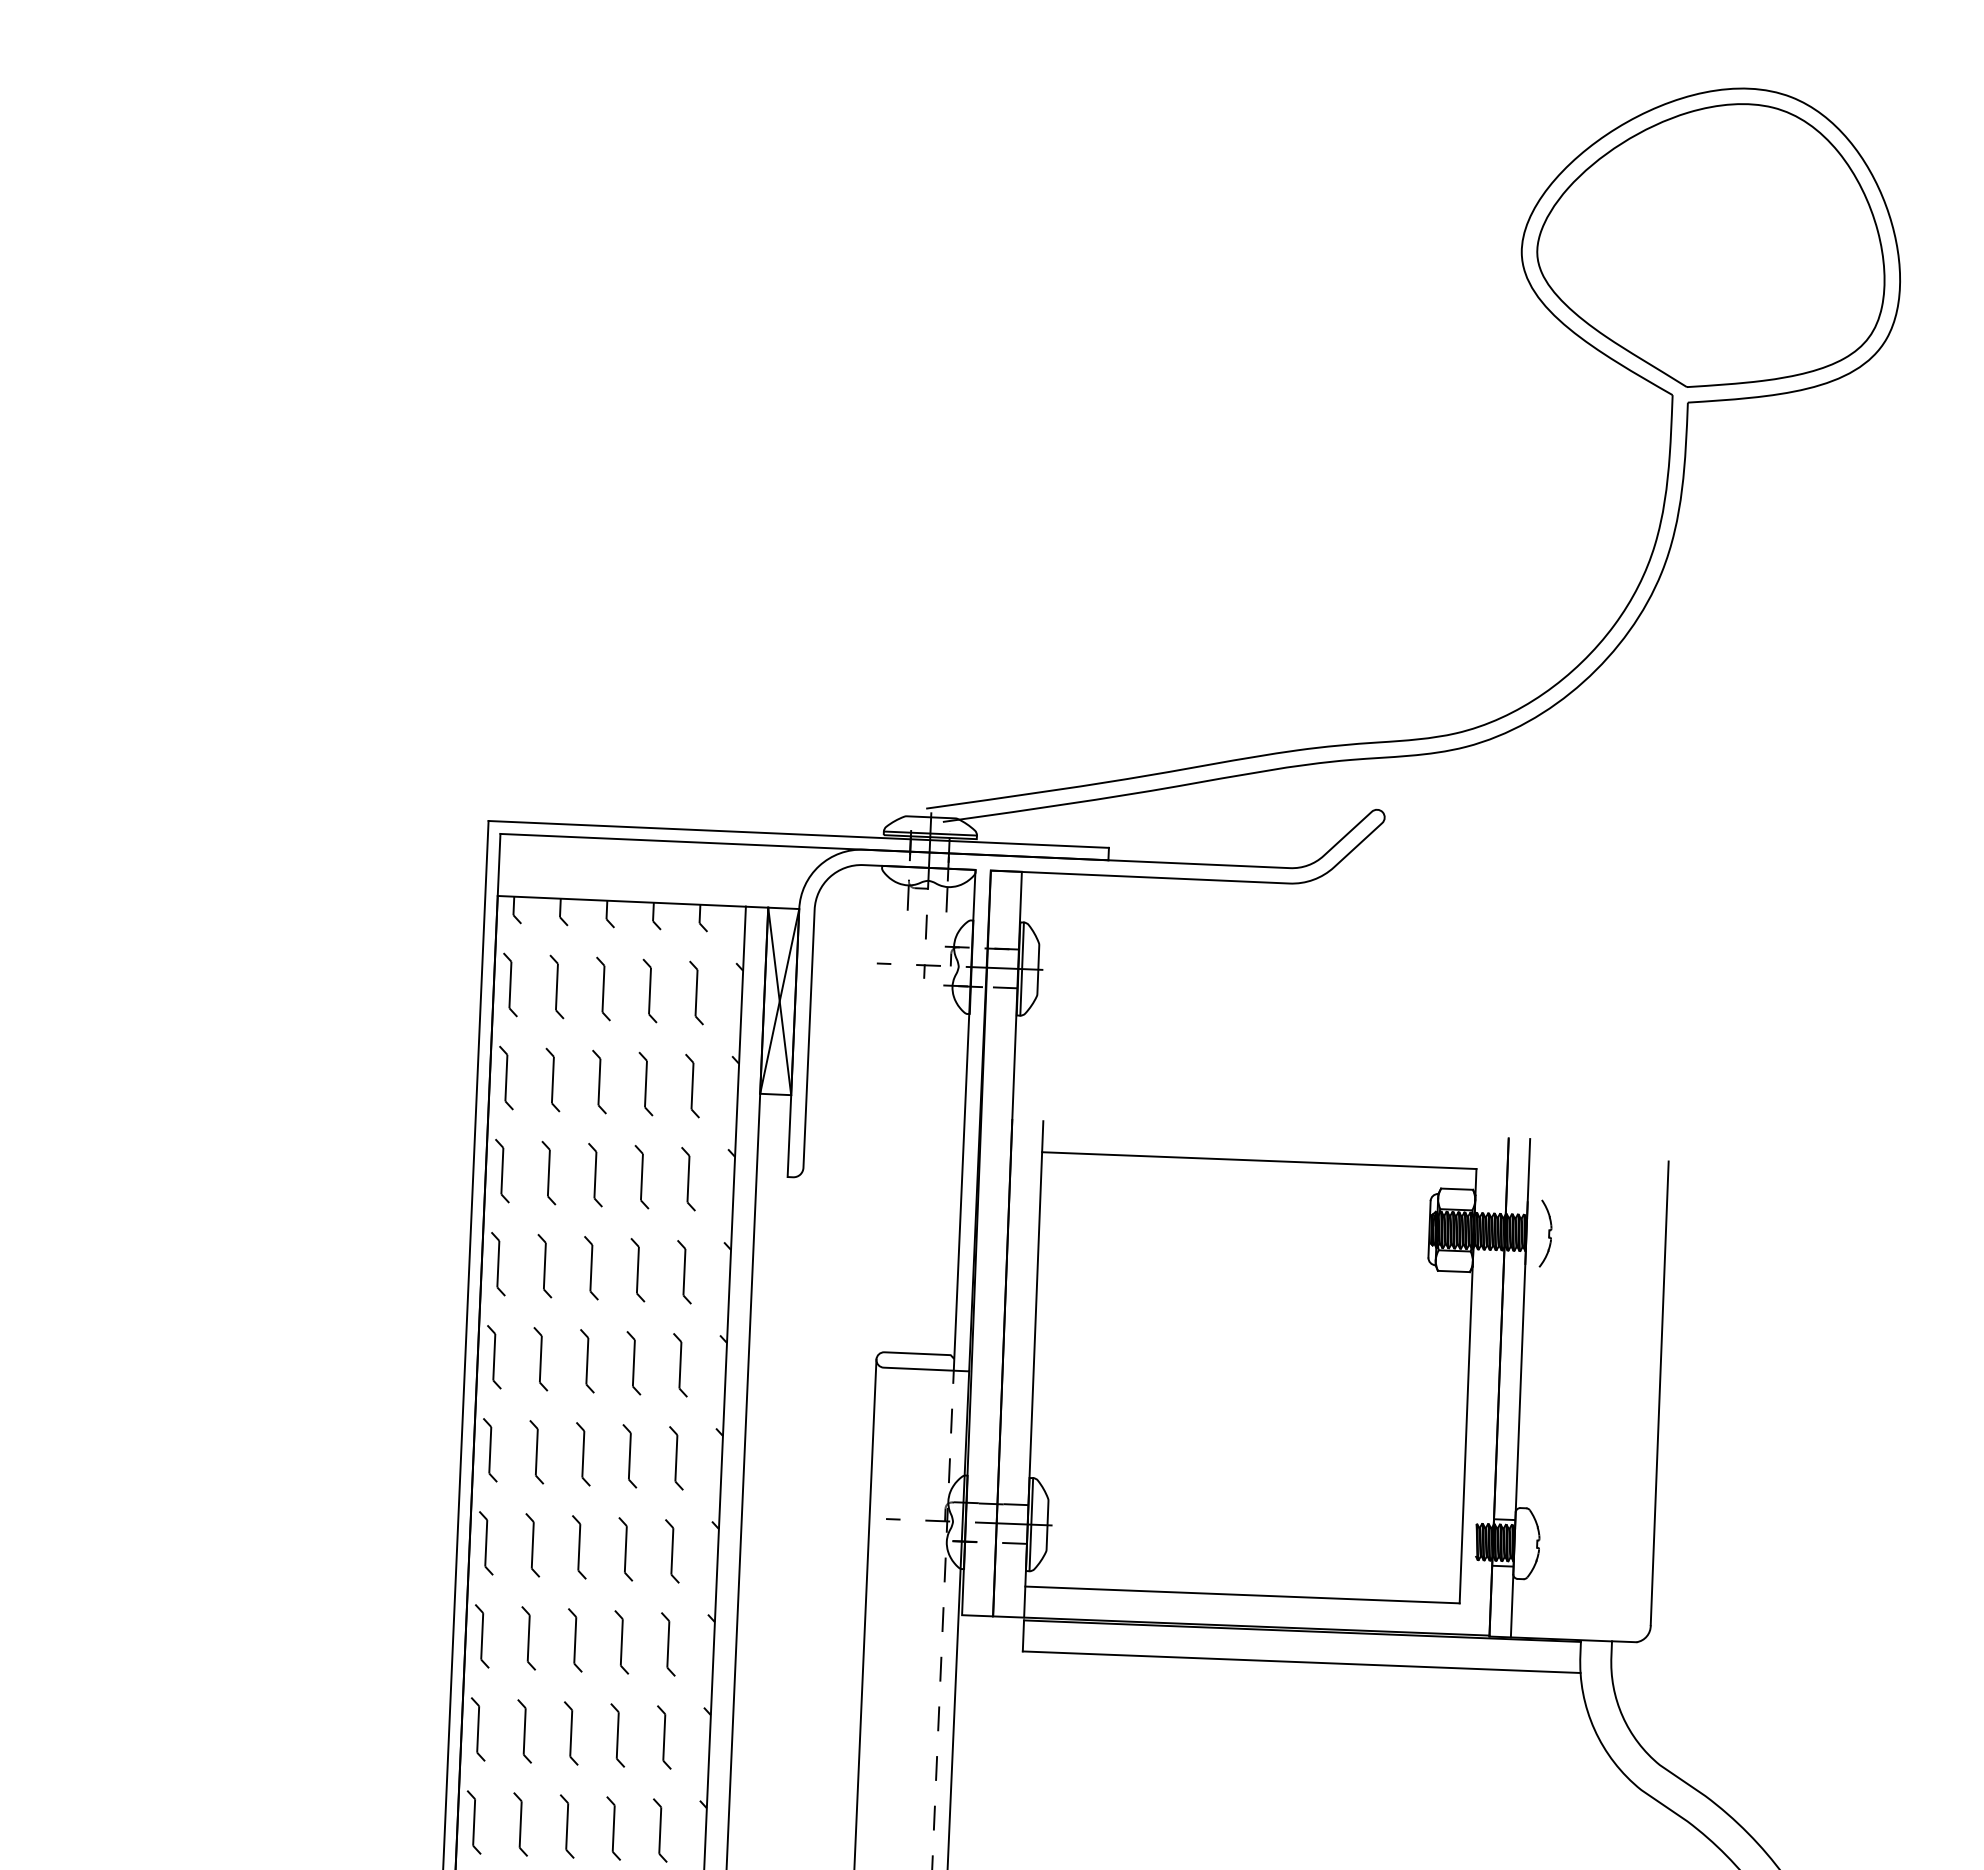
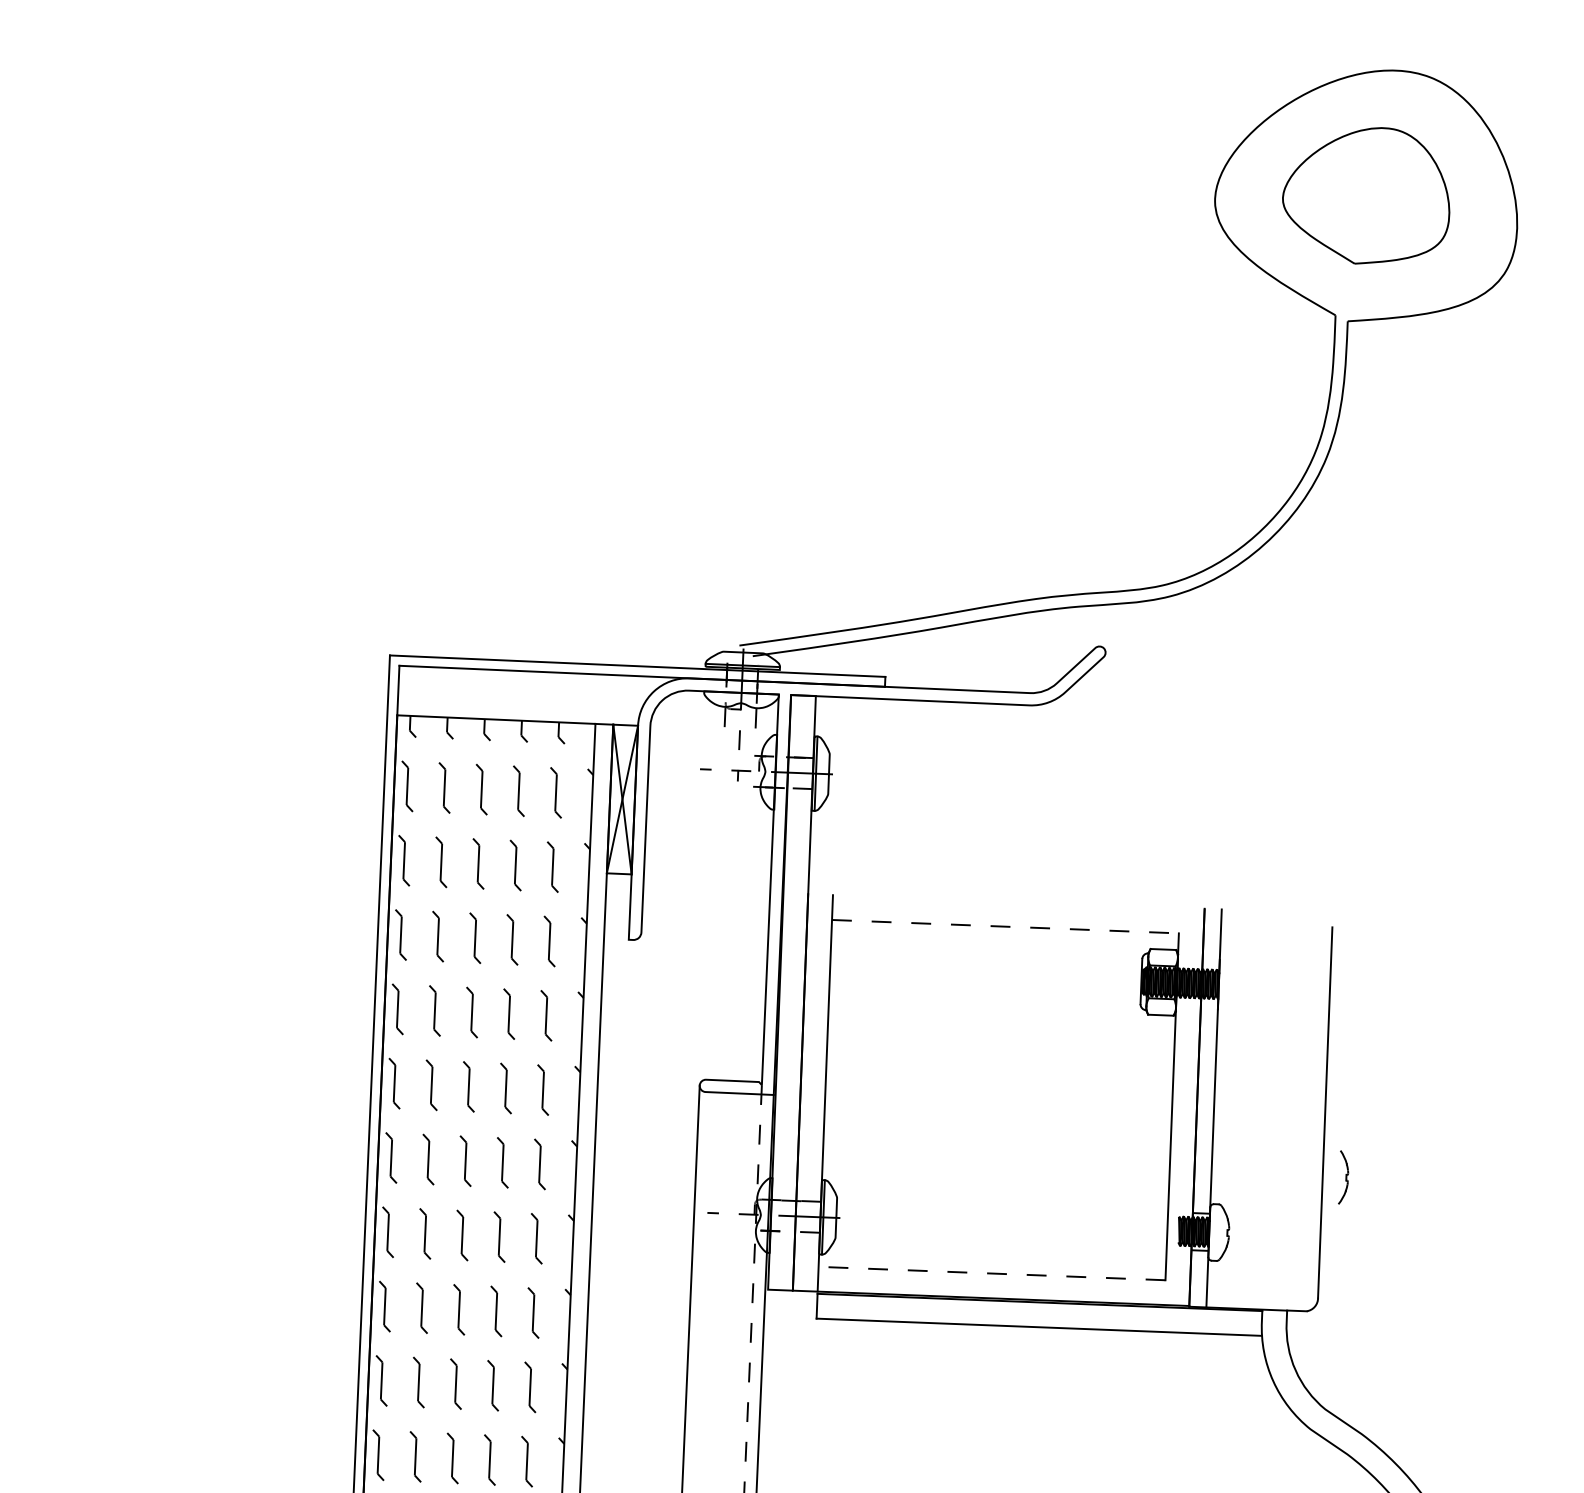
part: (1710, 245) -> (1365, 195), size x0.6
line: (1259, 1160) -> (1005, 926), solid -> dashed
part: (1545, 1233) -> (1343, 1177), moved
line: (1242, 1594) -> (992, 1273), solid -> dashed

